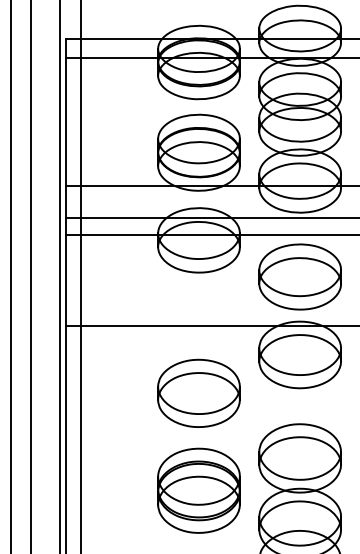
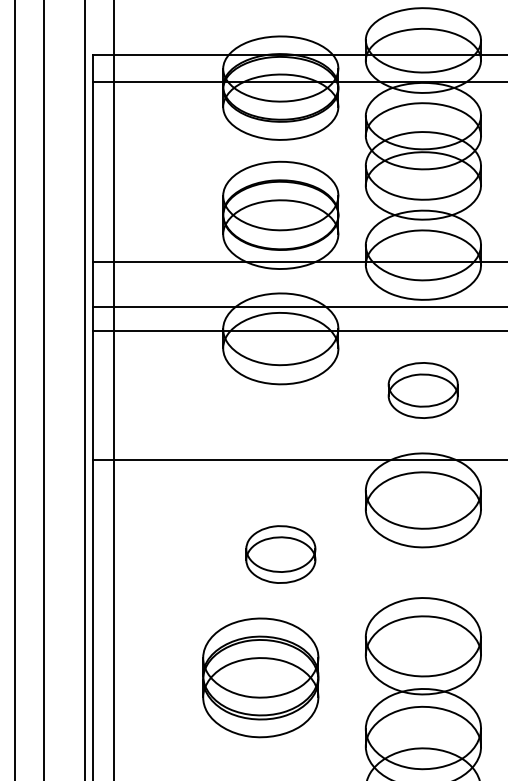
part: (299, 277) -> (422, 390), size x0.6
part: (198, 393) -> (280, 554), size x0.6
part: (198, 490) -> (260, 677), moved

